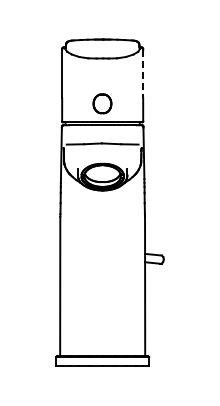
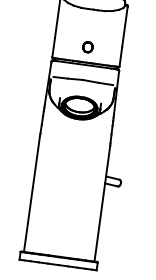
line: (143, 74) -> (125, 27), dashed -> solid
part: (102, 103) -> (87, 46), size x0.62

